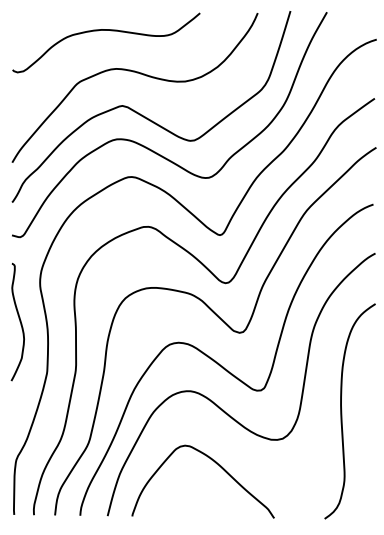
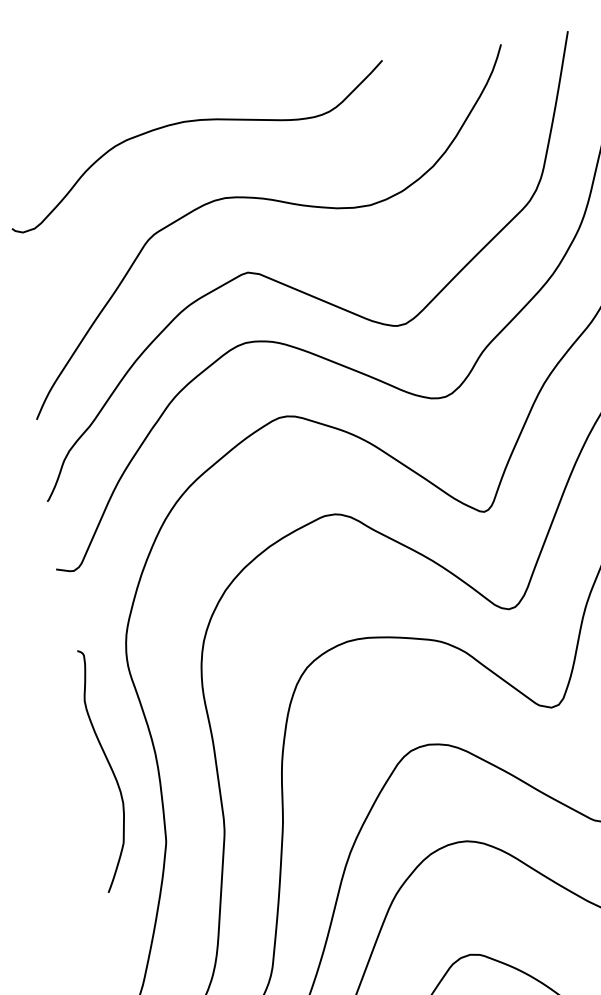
curve: (19, 321) -> (108, 768), moved

